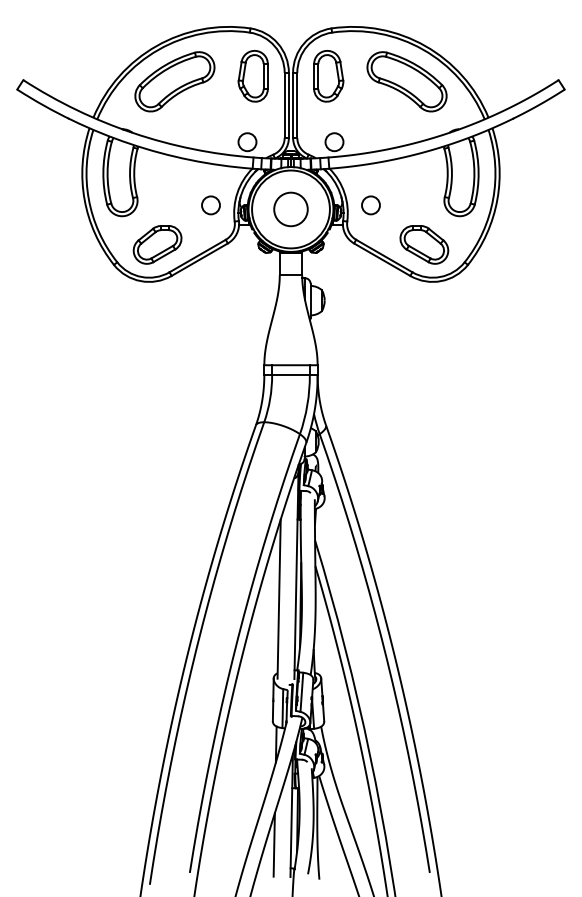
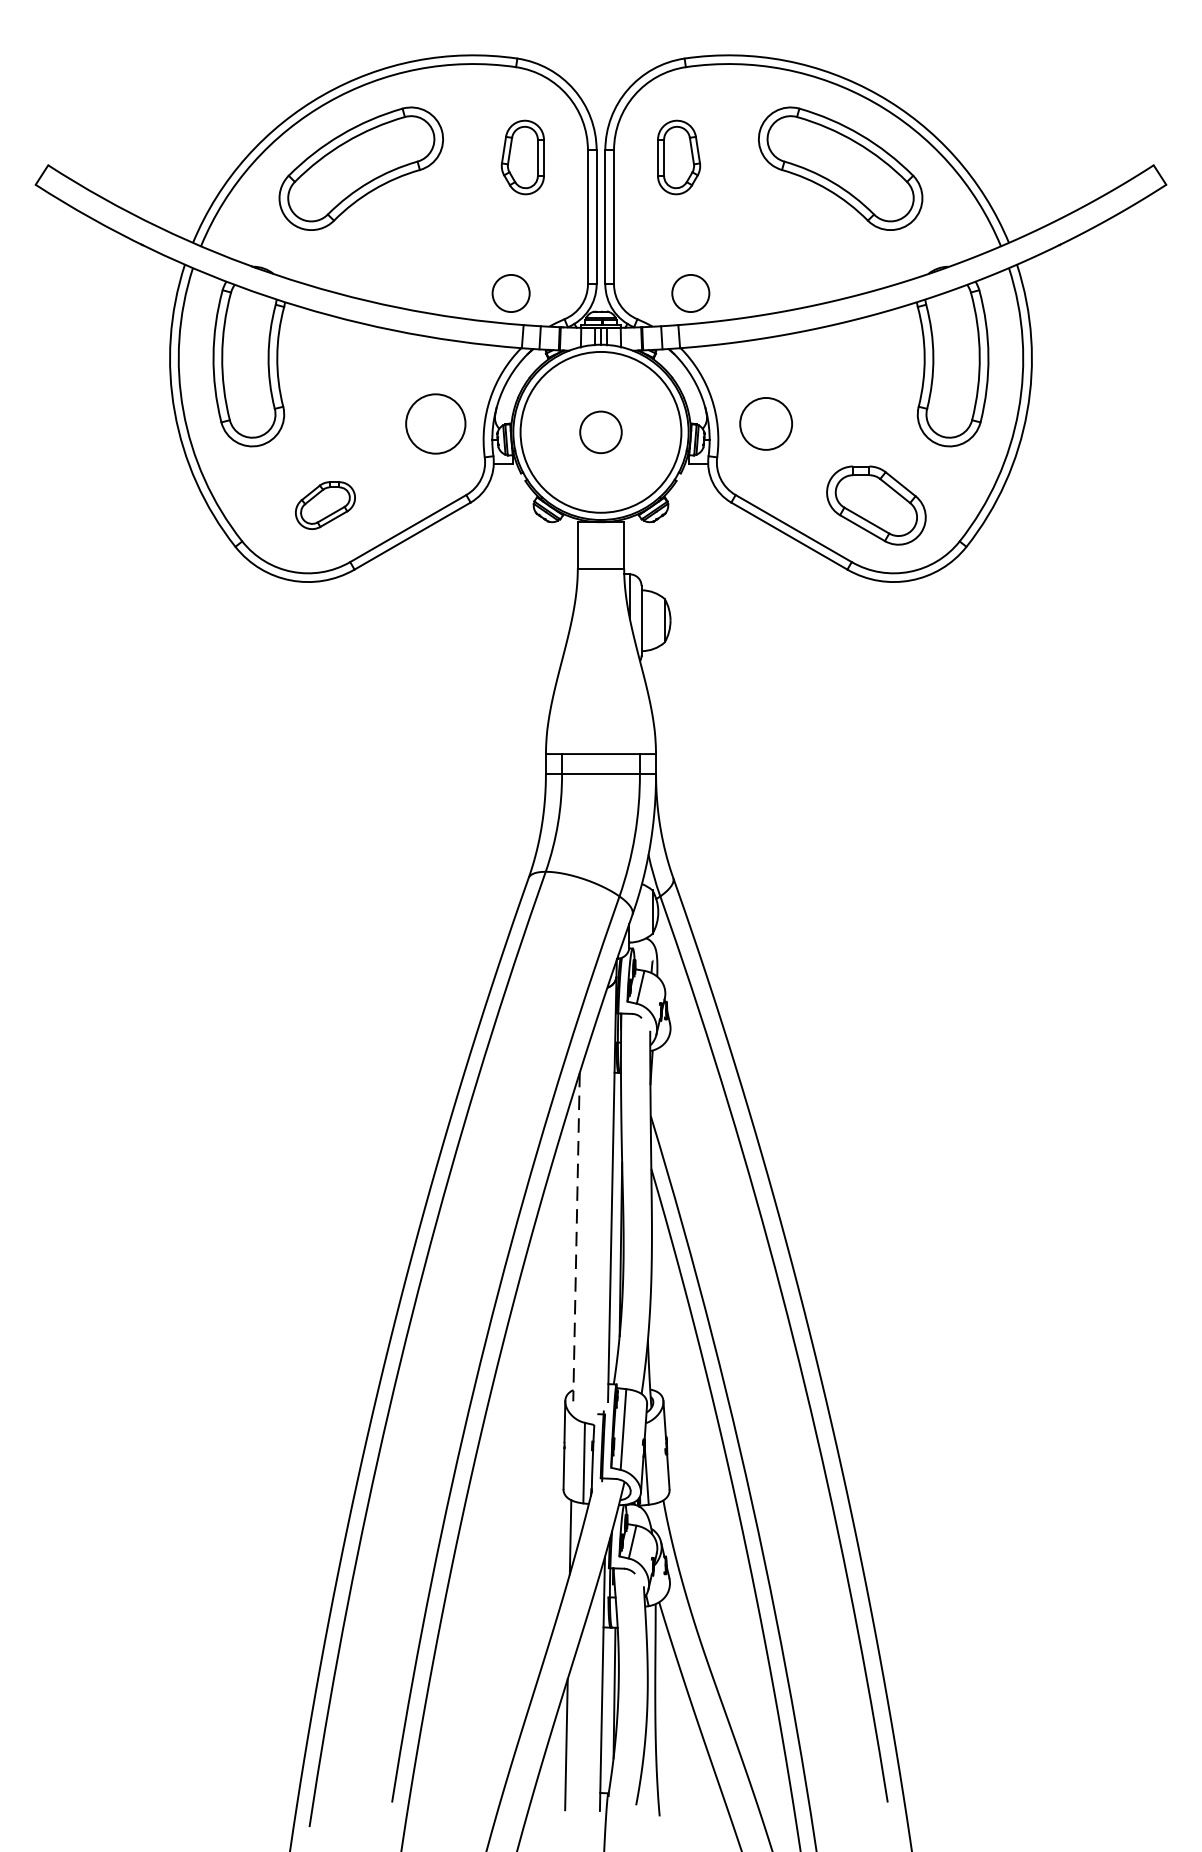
part: (252, 76) -> (521, 157), size x0.7
part: (328, 76) -> (678, 157), size x0.7
circle: (210, 205) -> (434, 424), size x1.6
circle: (370, 205) -> (765, 424), size x1.4
circle: (290, 209) -> (599, 432), size x0.6
part: (157, 244) -> (325, 504), size x0.6
line: (279, 599) -> (577, 1237), solid -> dashed

